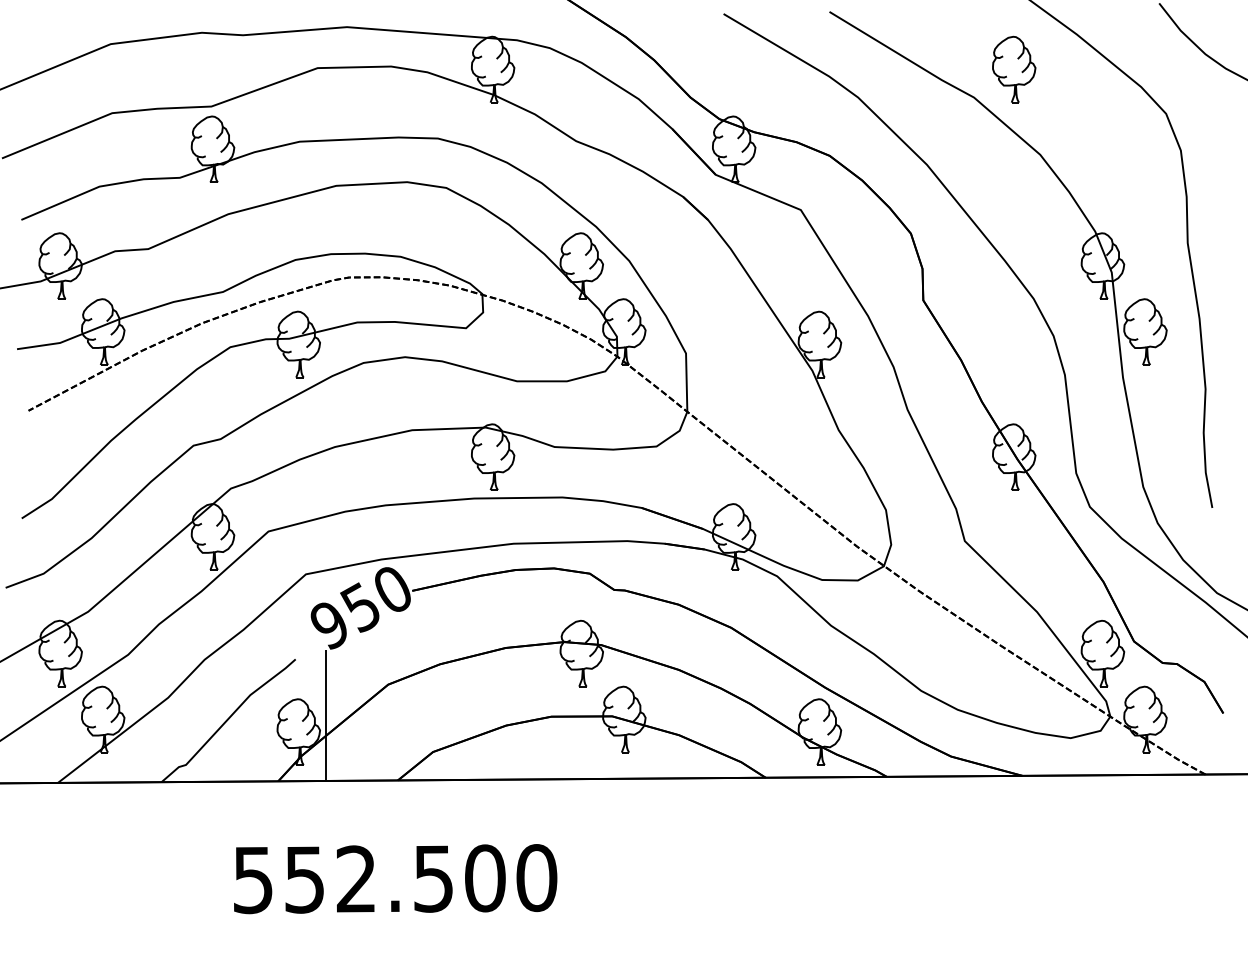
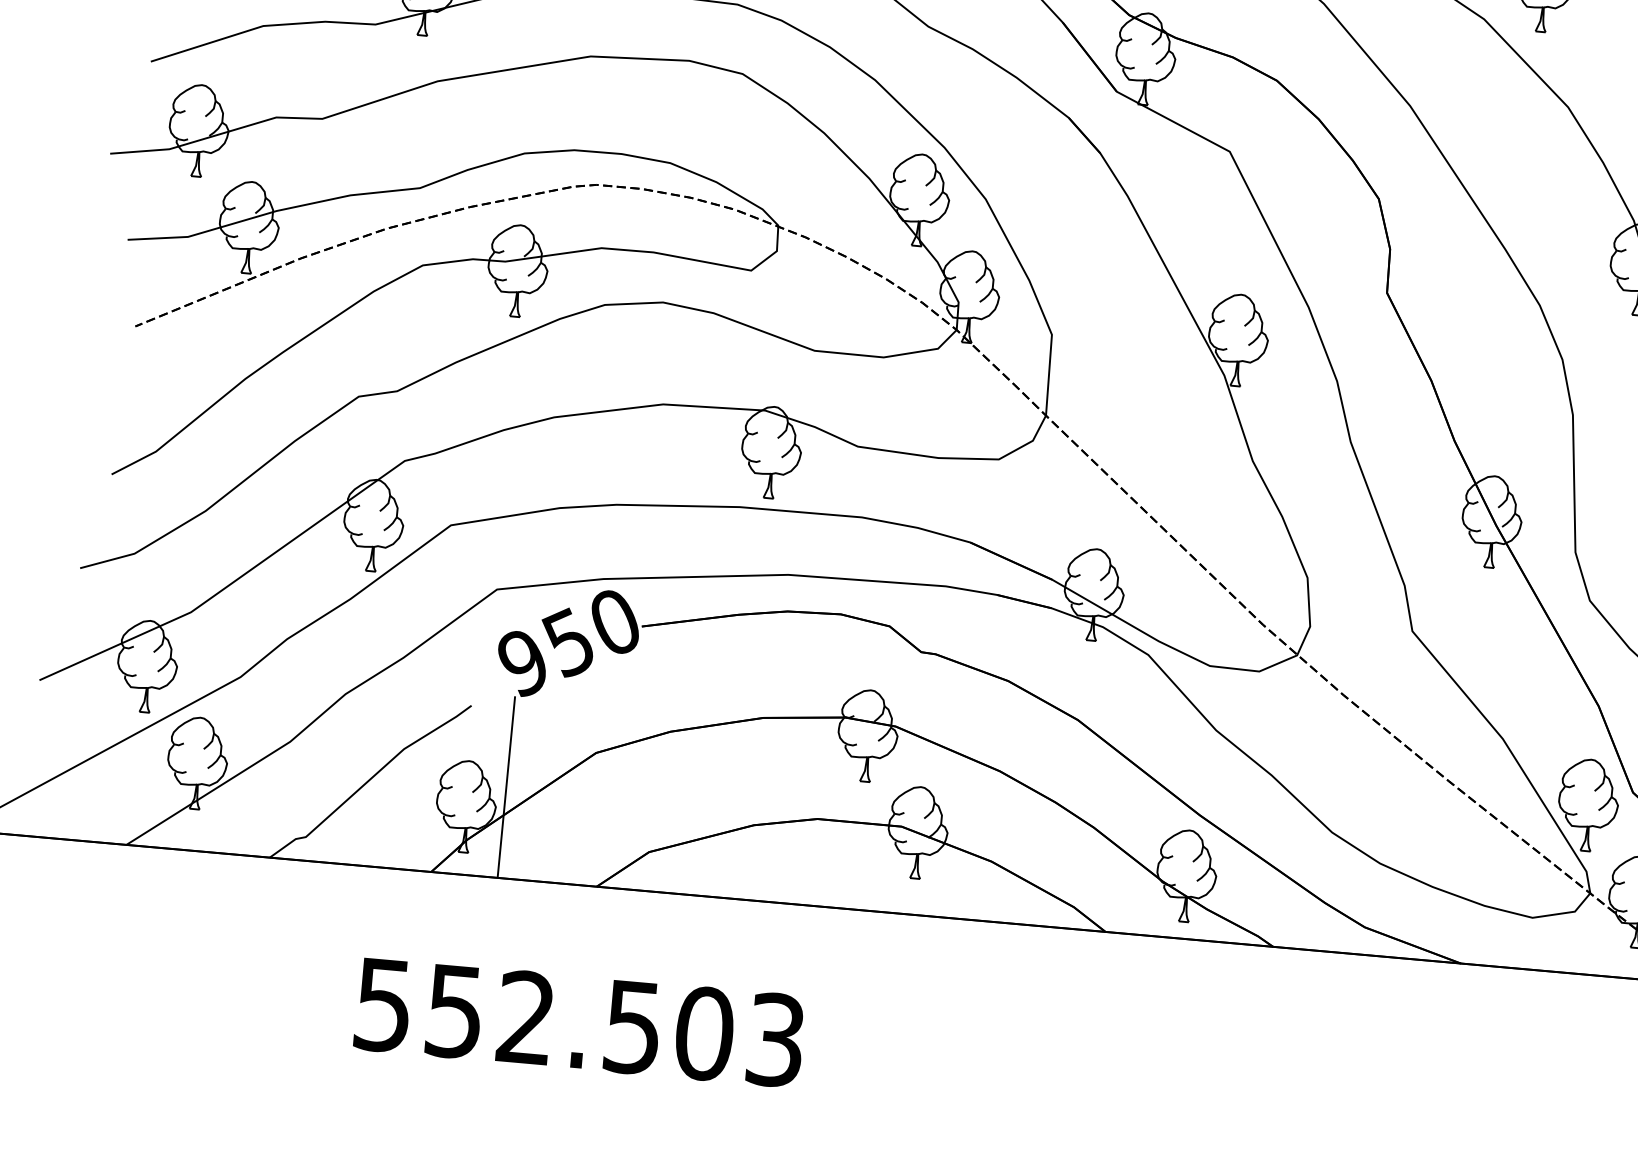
text: (536, 878) -> (775, 1040), 552.500 -> 552.503

